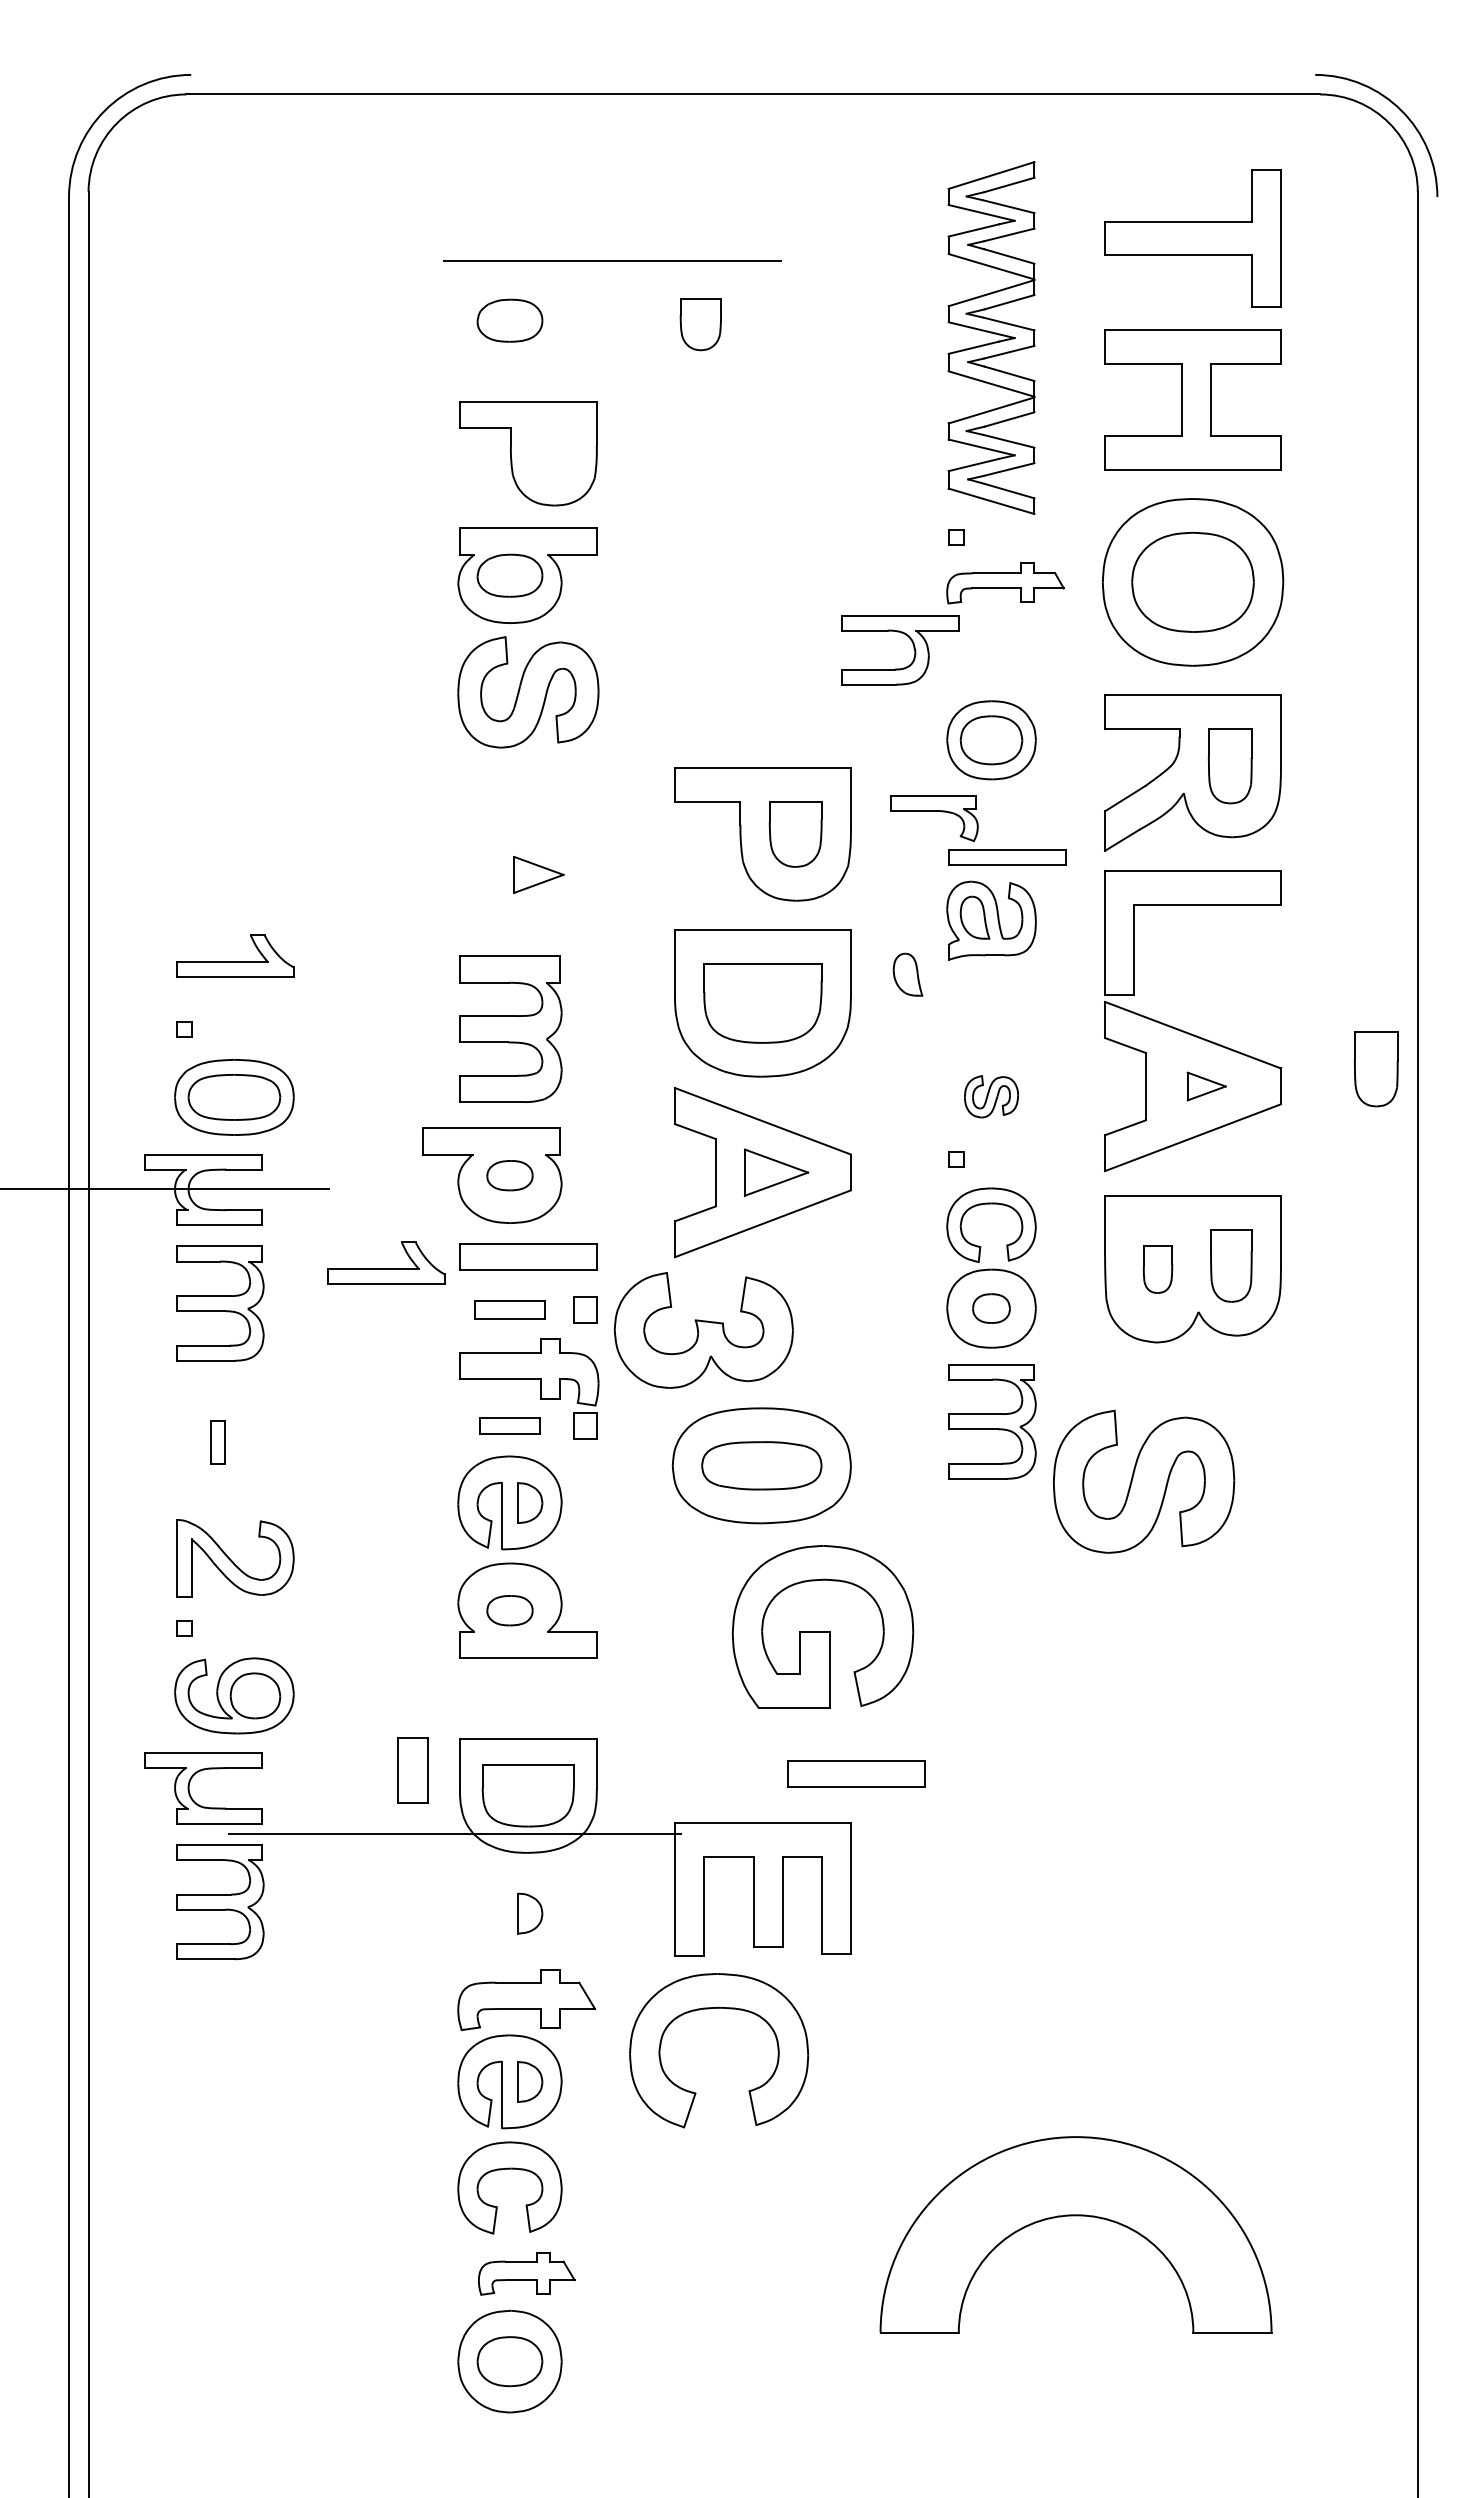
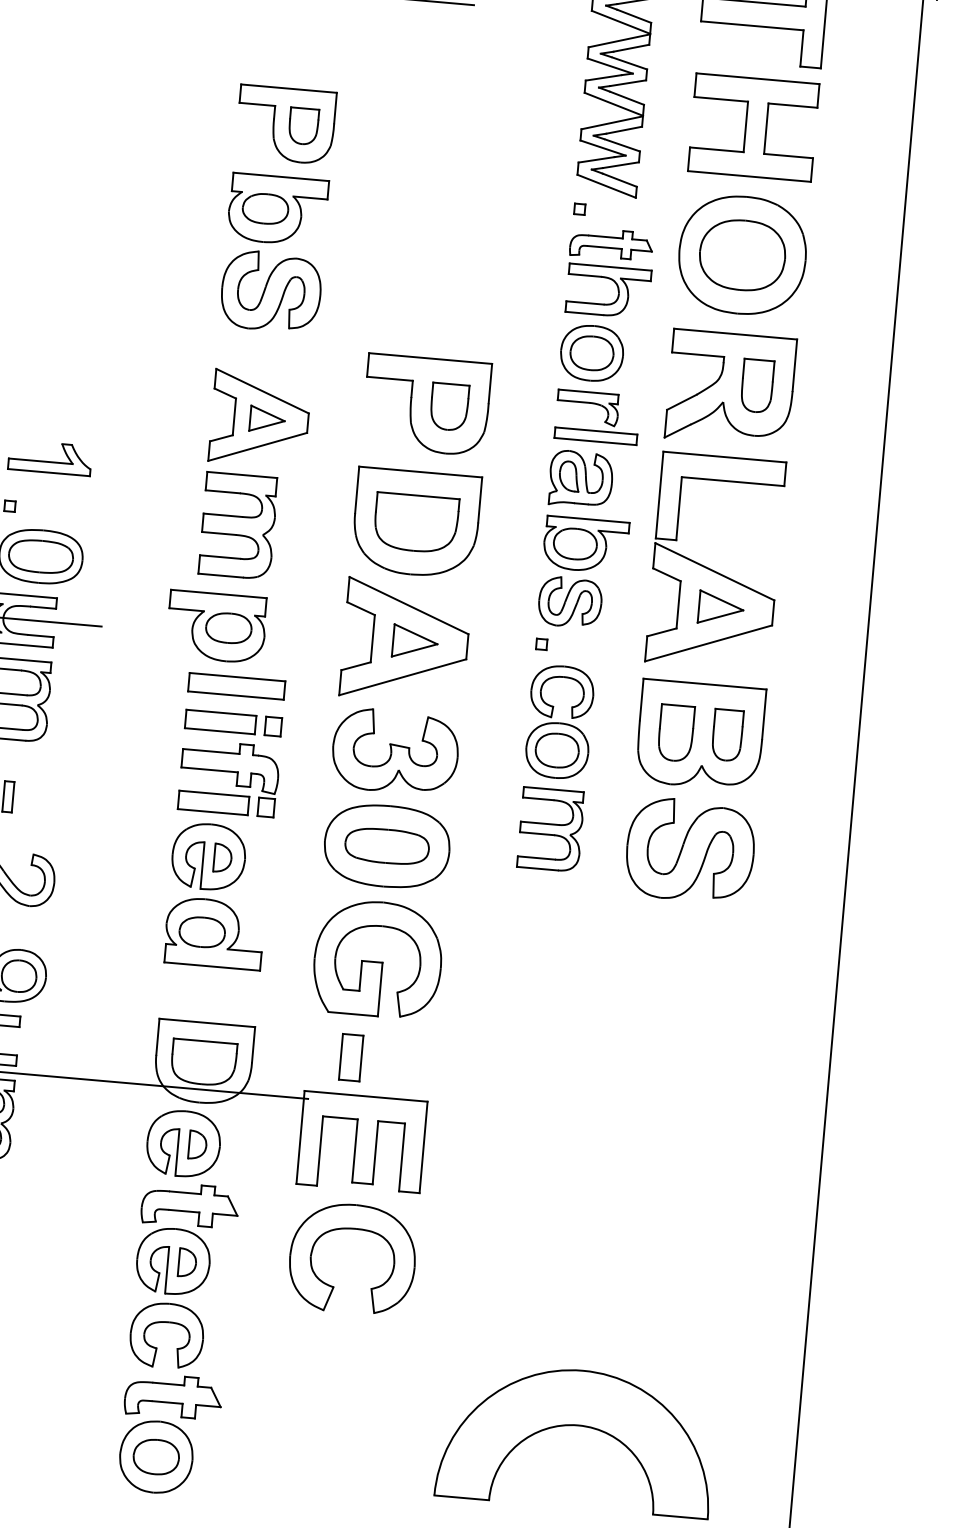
part: (509, 320) -> (280, 30), removed
part: (700, 324) -> (303, 126), moved
part: (913, 648) -> (617, 290), moved
part: (934, 811) -> (588, 403), moved
part: (528, 874) -> (260, 418), added
part: (907, 974) -> (519, 511), removed
part: (1006, 1012) -> (585, 544), added
part: (1376, 1069) -> (840, 606), removed
part: (1206, 1086) -> (721, 608), size x1.67
part: (991, 1096) -> (570, 602), size x1.67
part: (509, 1175) -> (228, 628), size x1.43
part: (386, 1262) -> (137, 681), removed
part: (1157, 1269) -> (675, 733), size x1.67
part: (991, 1308) -> (557, 750), size x1.67
part: (509, 1309) -> (220, 721), size x1.43
part: (703, 1330) -> (395, 751), moved
part: (509, 1425) -> (213, 802), size x1.67
part: (1144, 1481) -> (690, 850), moved
part: (509, 1610) -> (201, 932), size x1.43
part: (822, 1626) -> (377, 958), moved
part: (412, 1770) -> (350, 1057), moved
part: (856, 1773) -> (434, 1067), removed
part: (509, 1913) -> (183, 1143), added
part: (728, 2009) -> (361, 1230), moved
part: (1075, 2216) -> (577, 1426), moved
part: (526, 2273) -> (173, 1396), size x1.43

